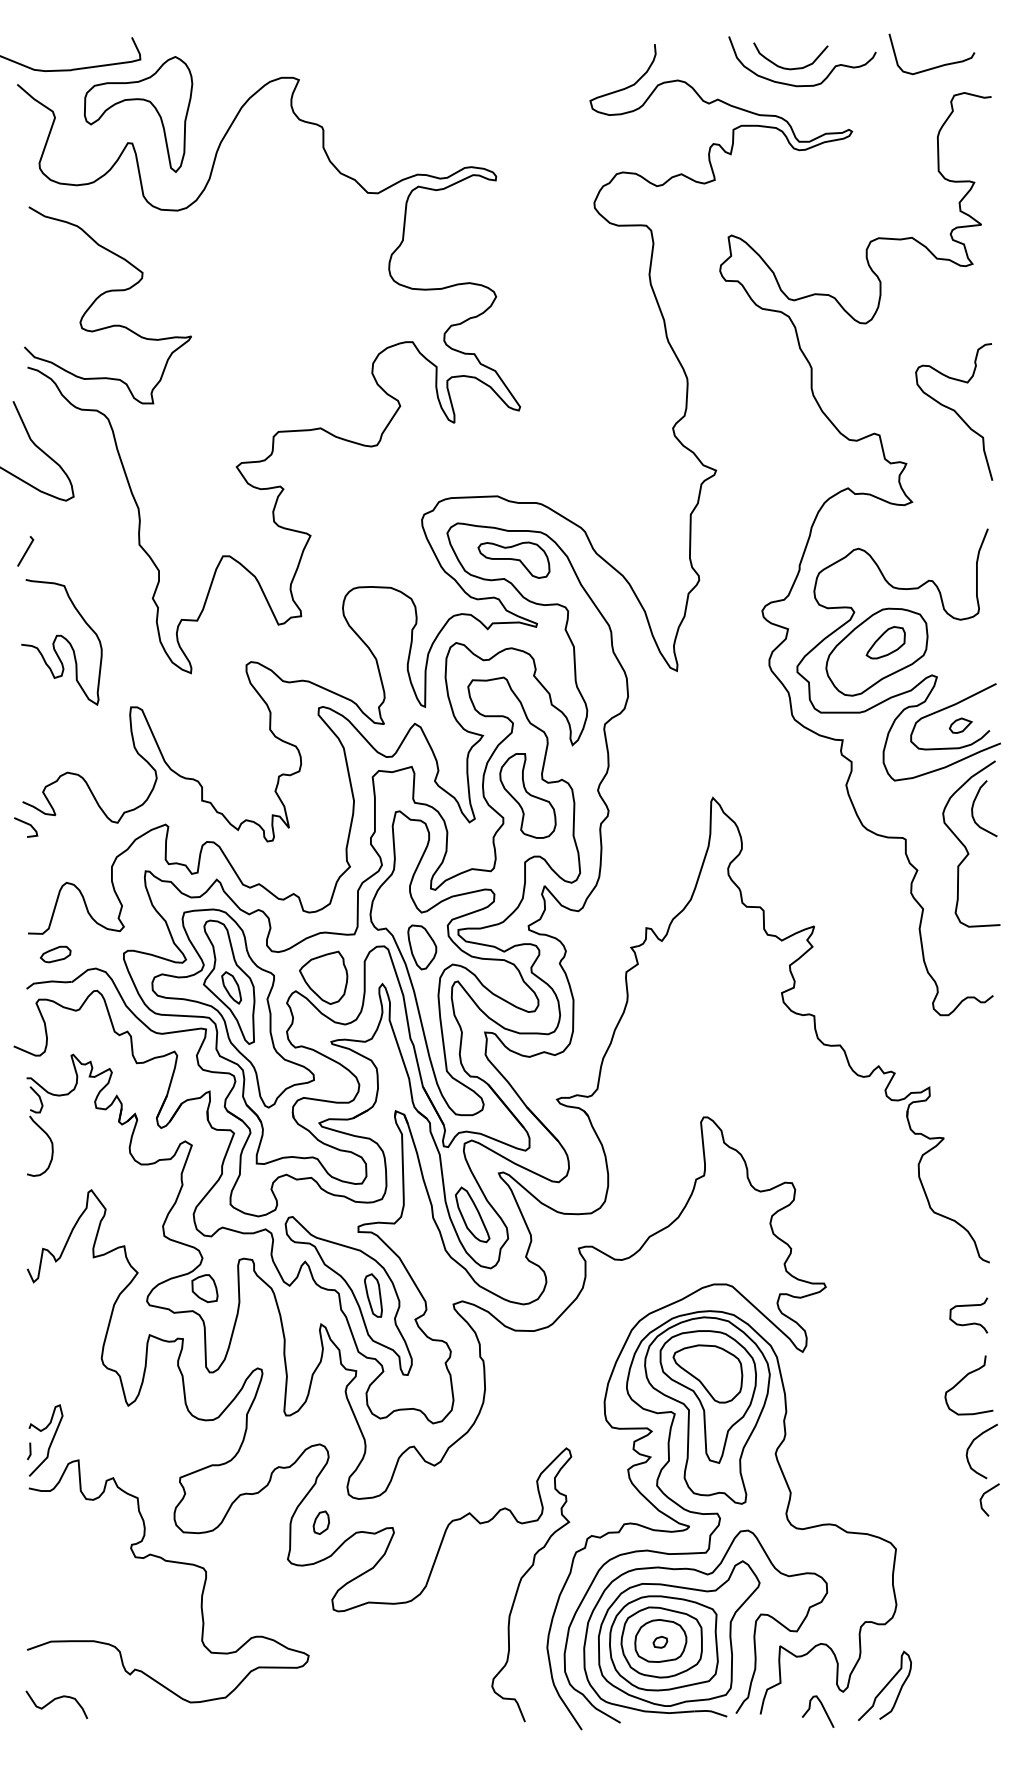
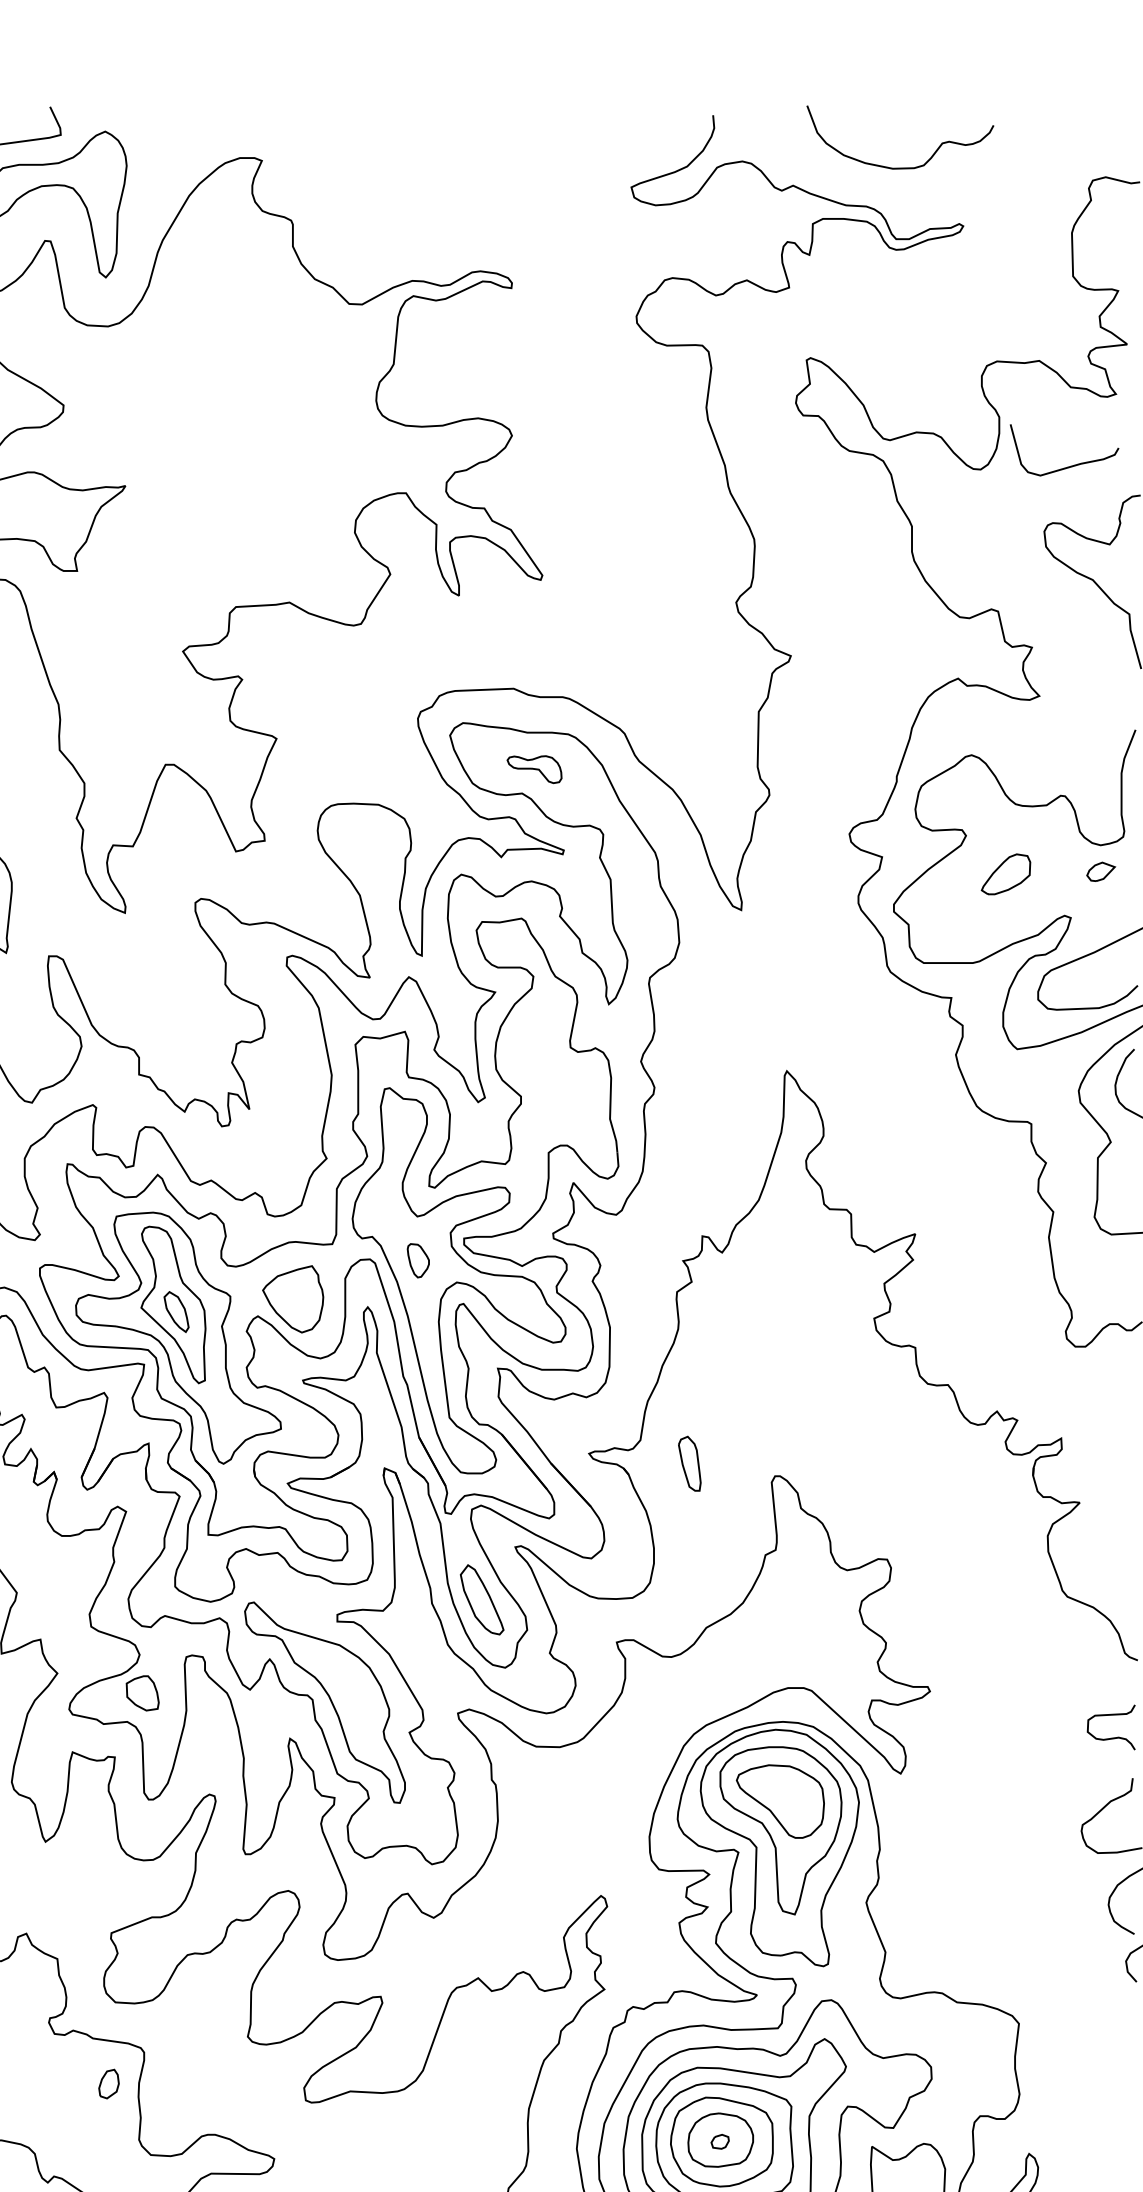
curve: (935, 66) -> (1069, 465), moved
curve: (786, 67) -> (880, 144), removed
part: (513, 559) -> (533, 768), size x0.6
part: (876, 651) -> (994, 885), removed
part: (960, 725) -> (1100, 871), moved
part: (527, 795) -> (551, 1068), removed
part: (422, 947) -> (418, 1260), size x0.6
part: (373, 1295) -> (689, 1463), moved
part: (321, 1522) -> (109, 2083), moved

